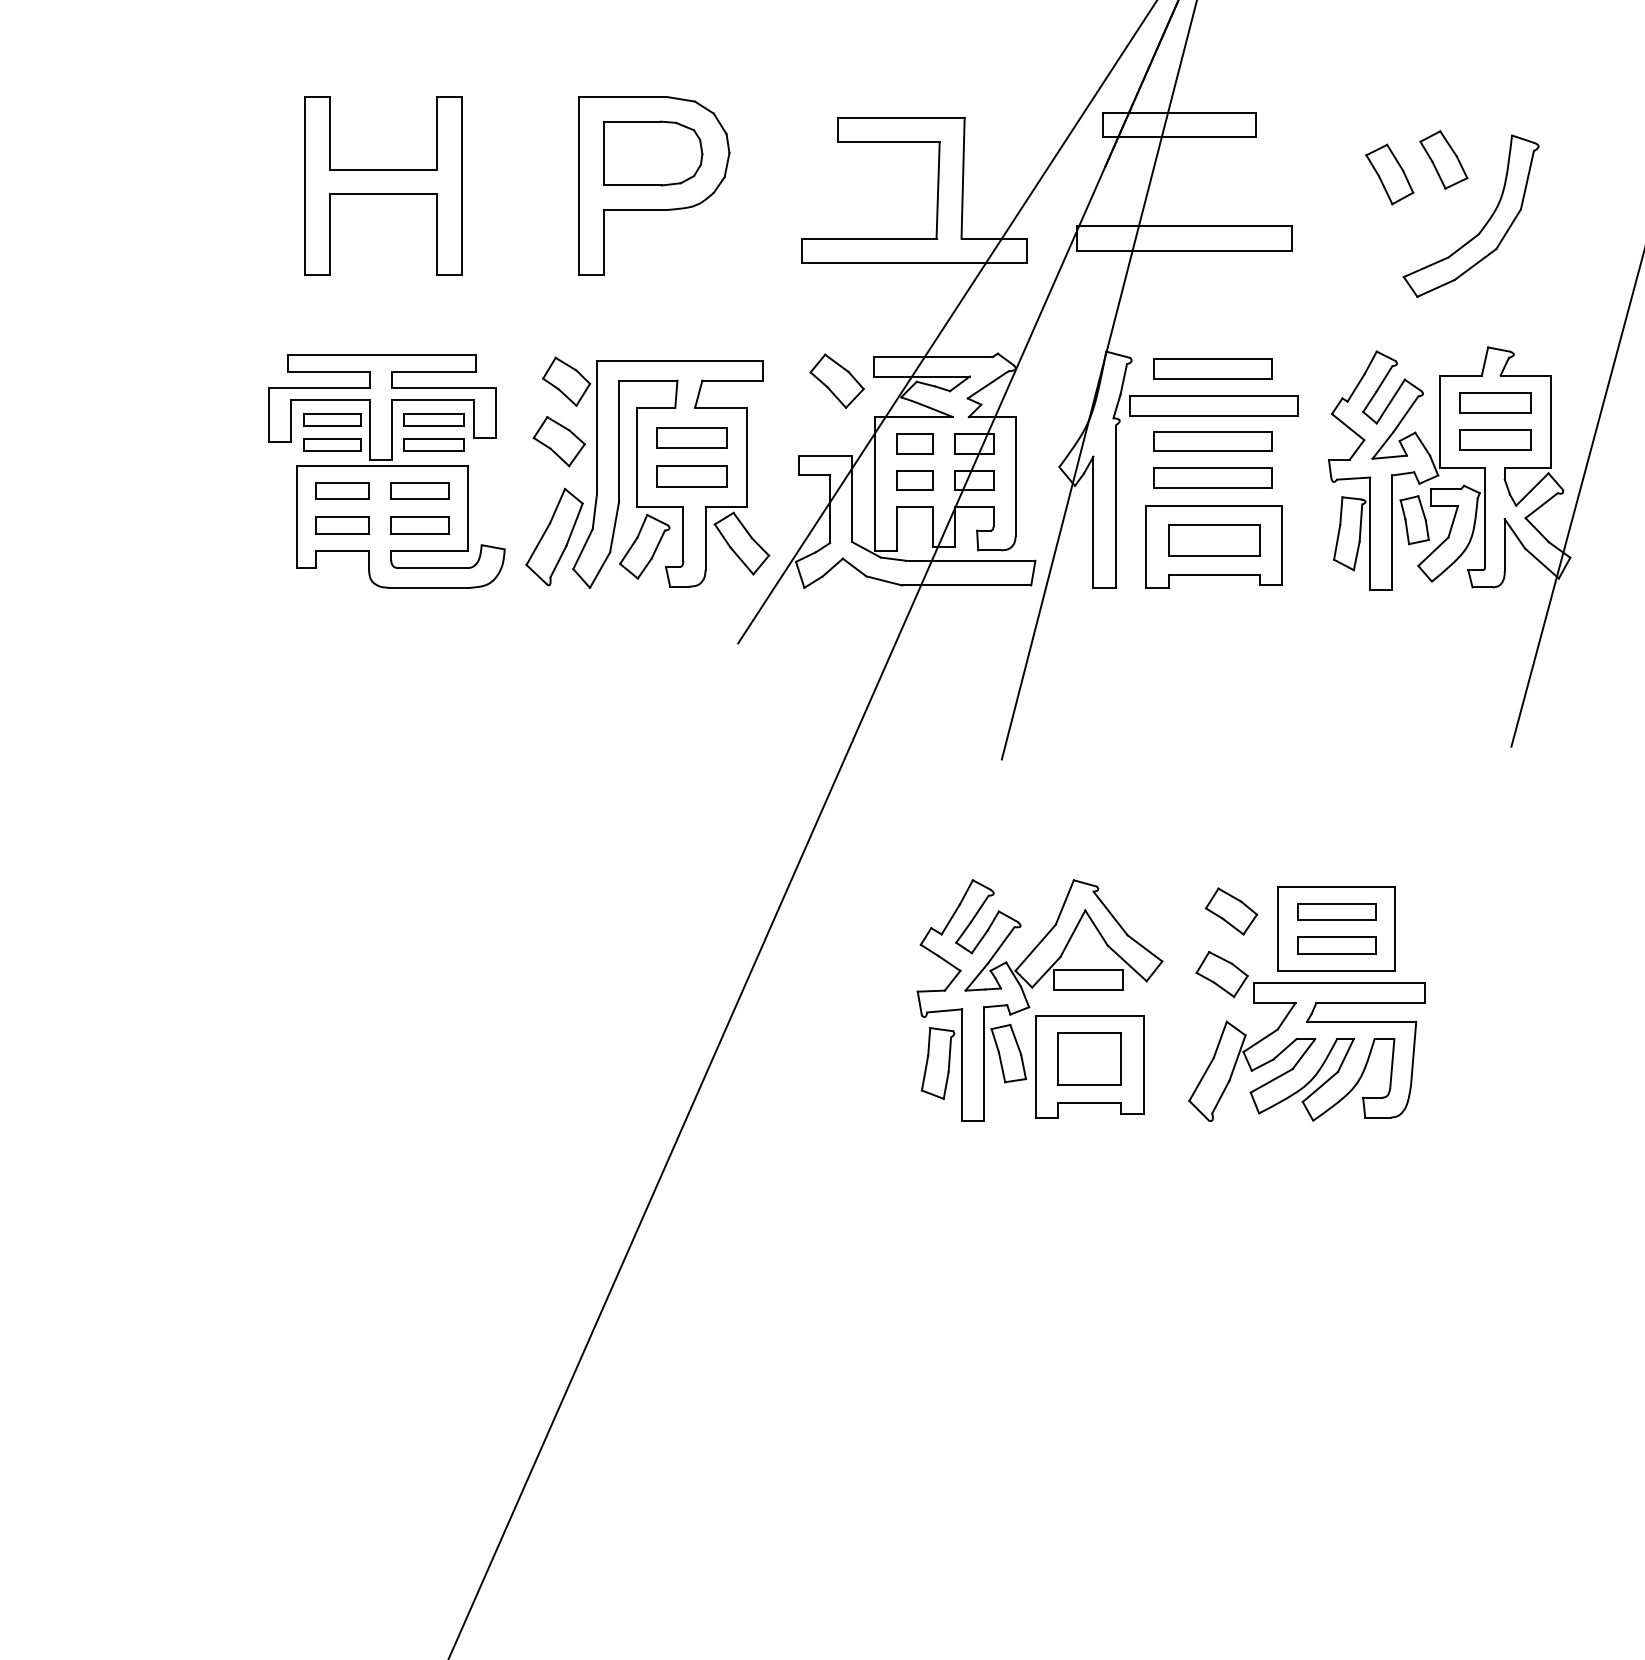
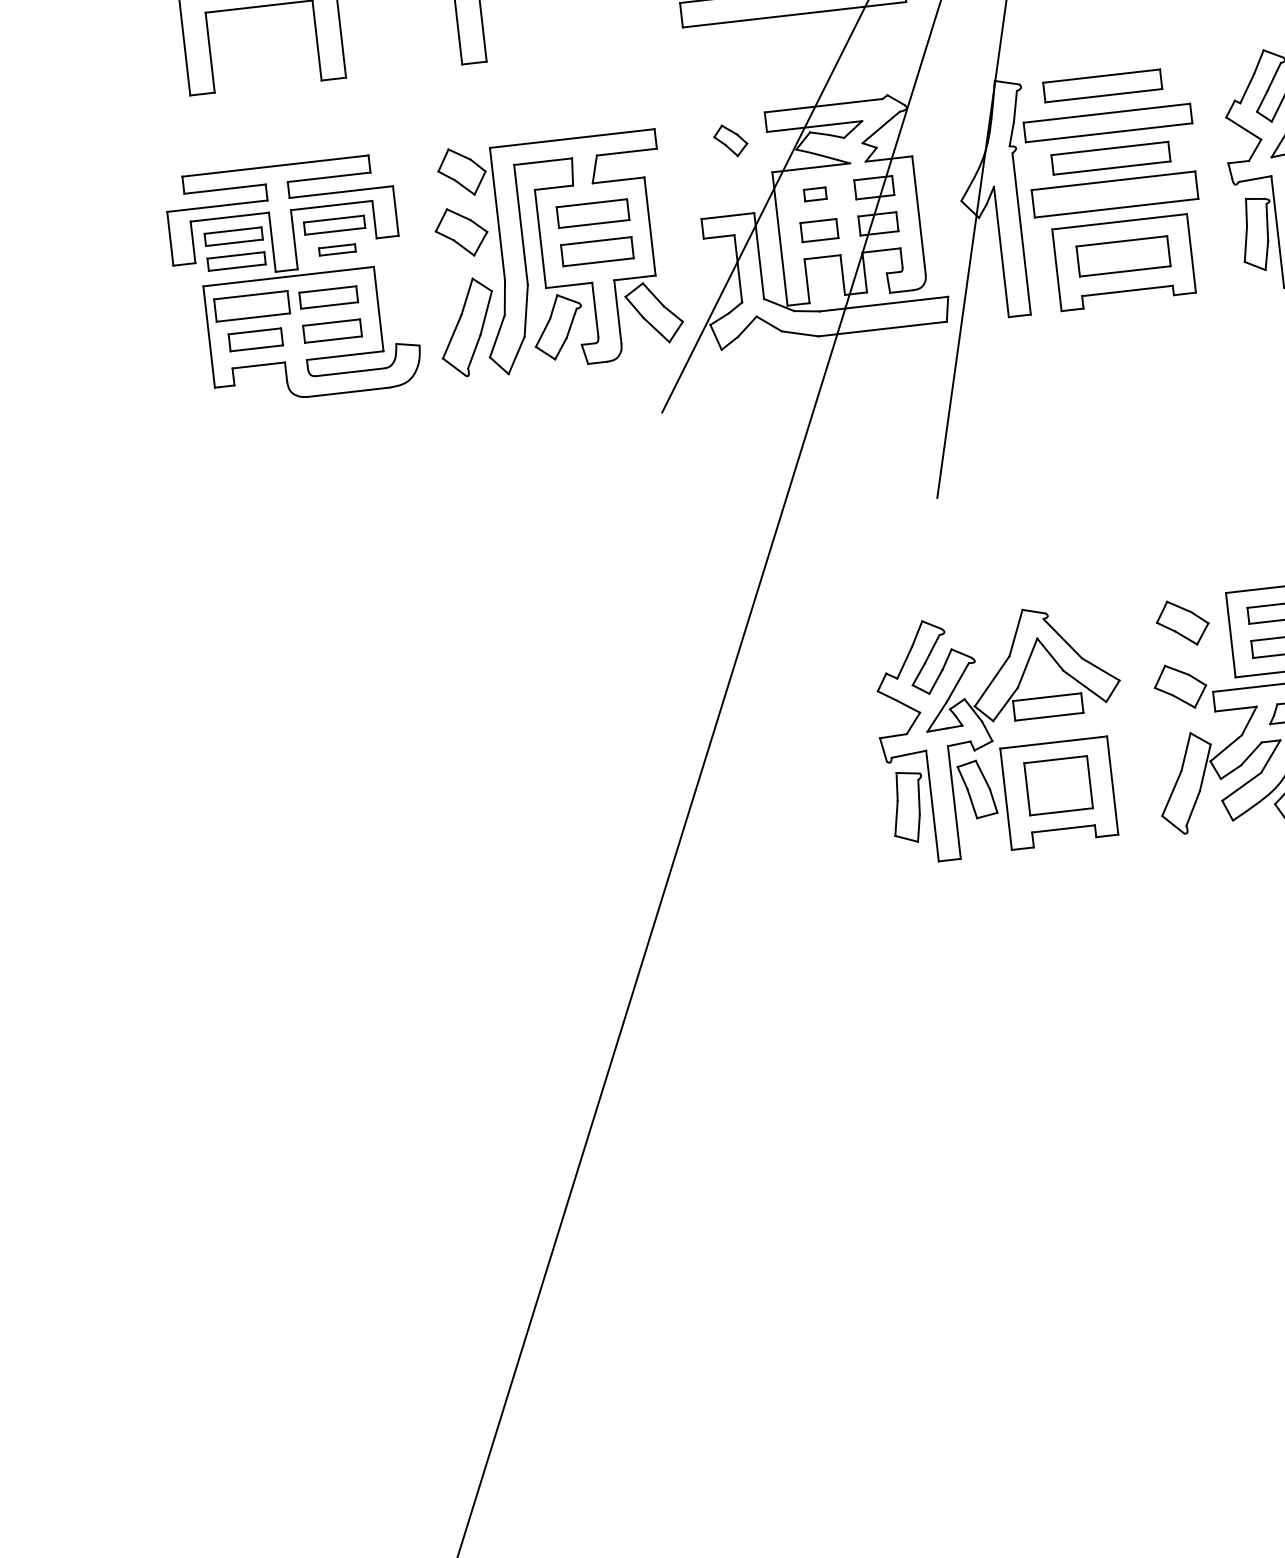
part: (836, 380) -> (730, 140), size x0.6
part: (914, 443) -> (814, 193), size x0.6
part: (433, 444) -> (336, 249), size x0.6
part: (1212, 477) -> (1114, 193), size x1.4
part: (342, 490) -> (251, 305), size x1.4

